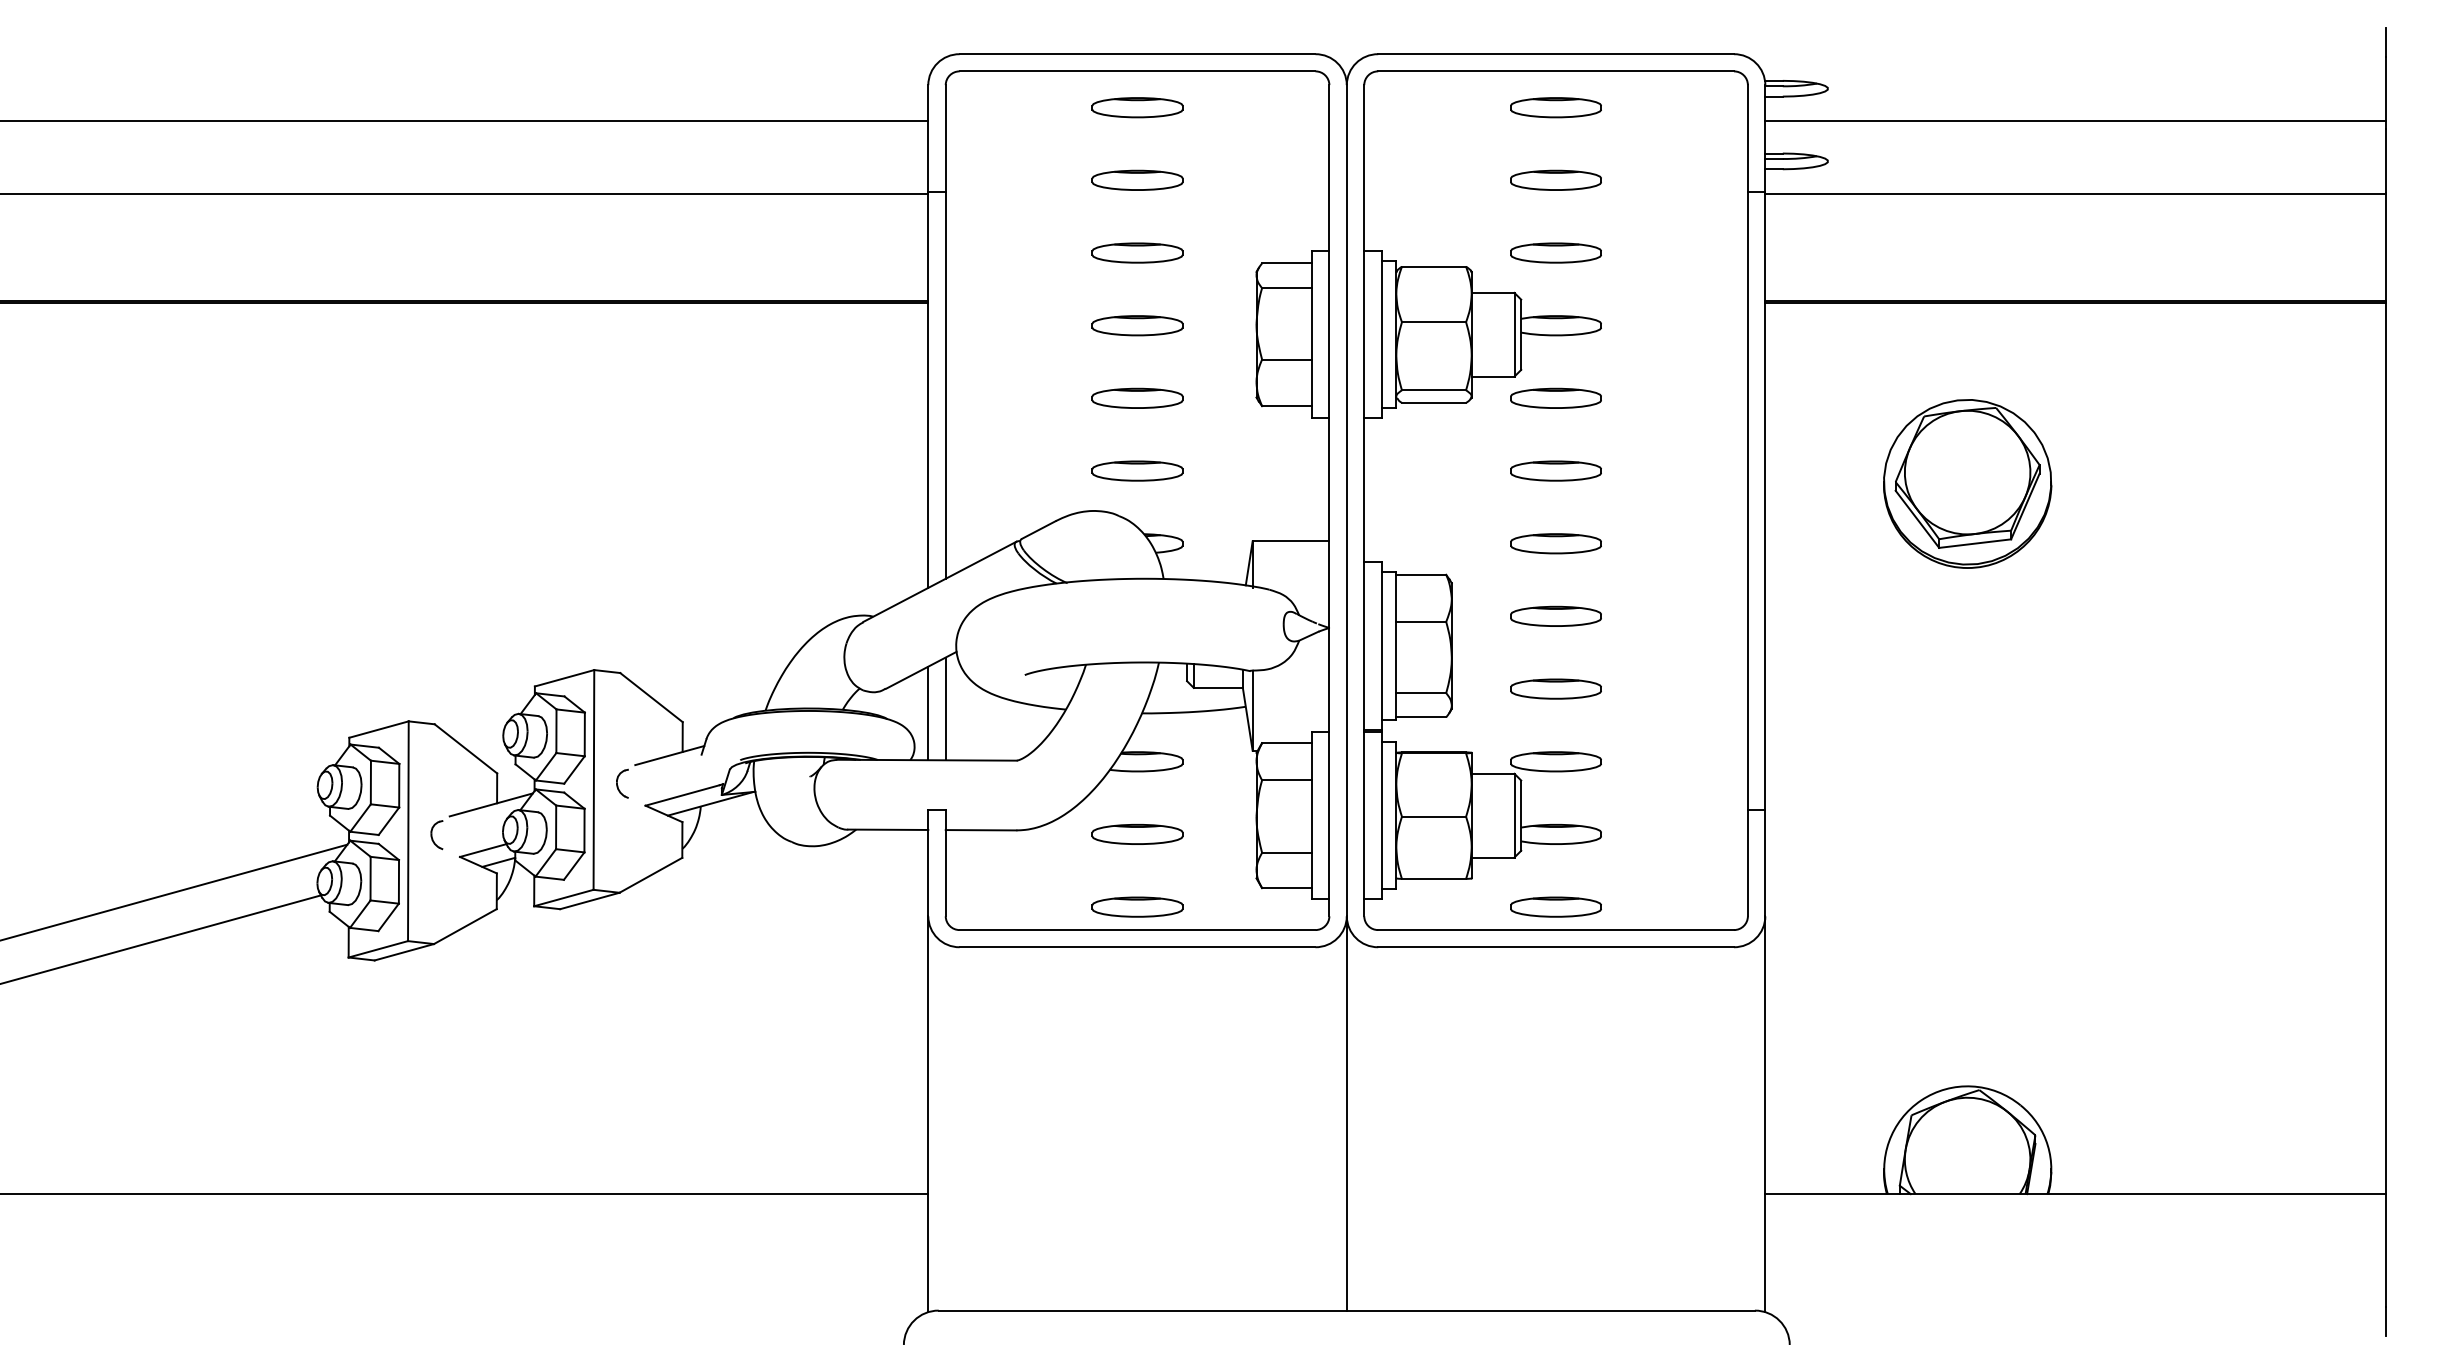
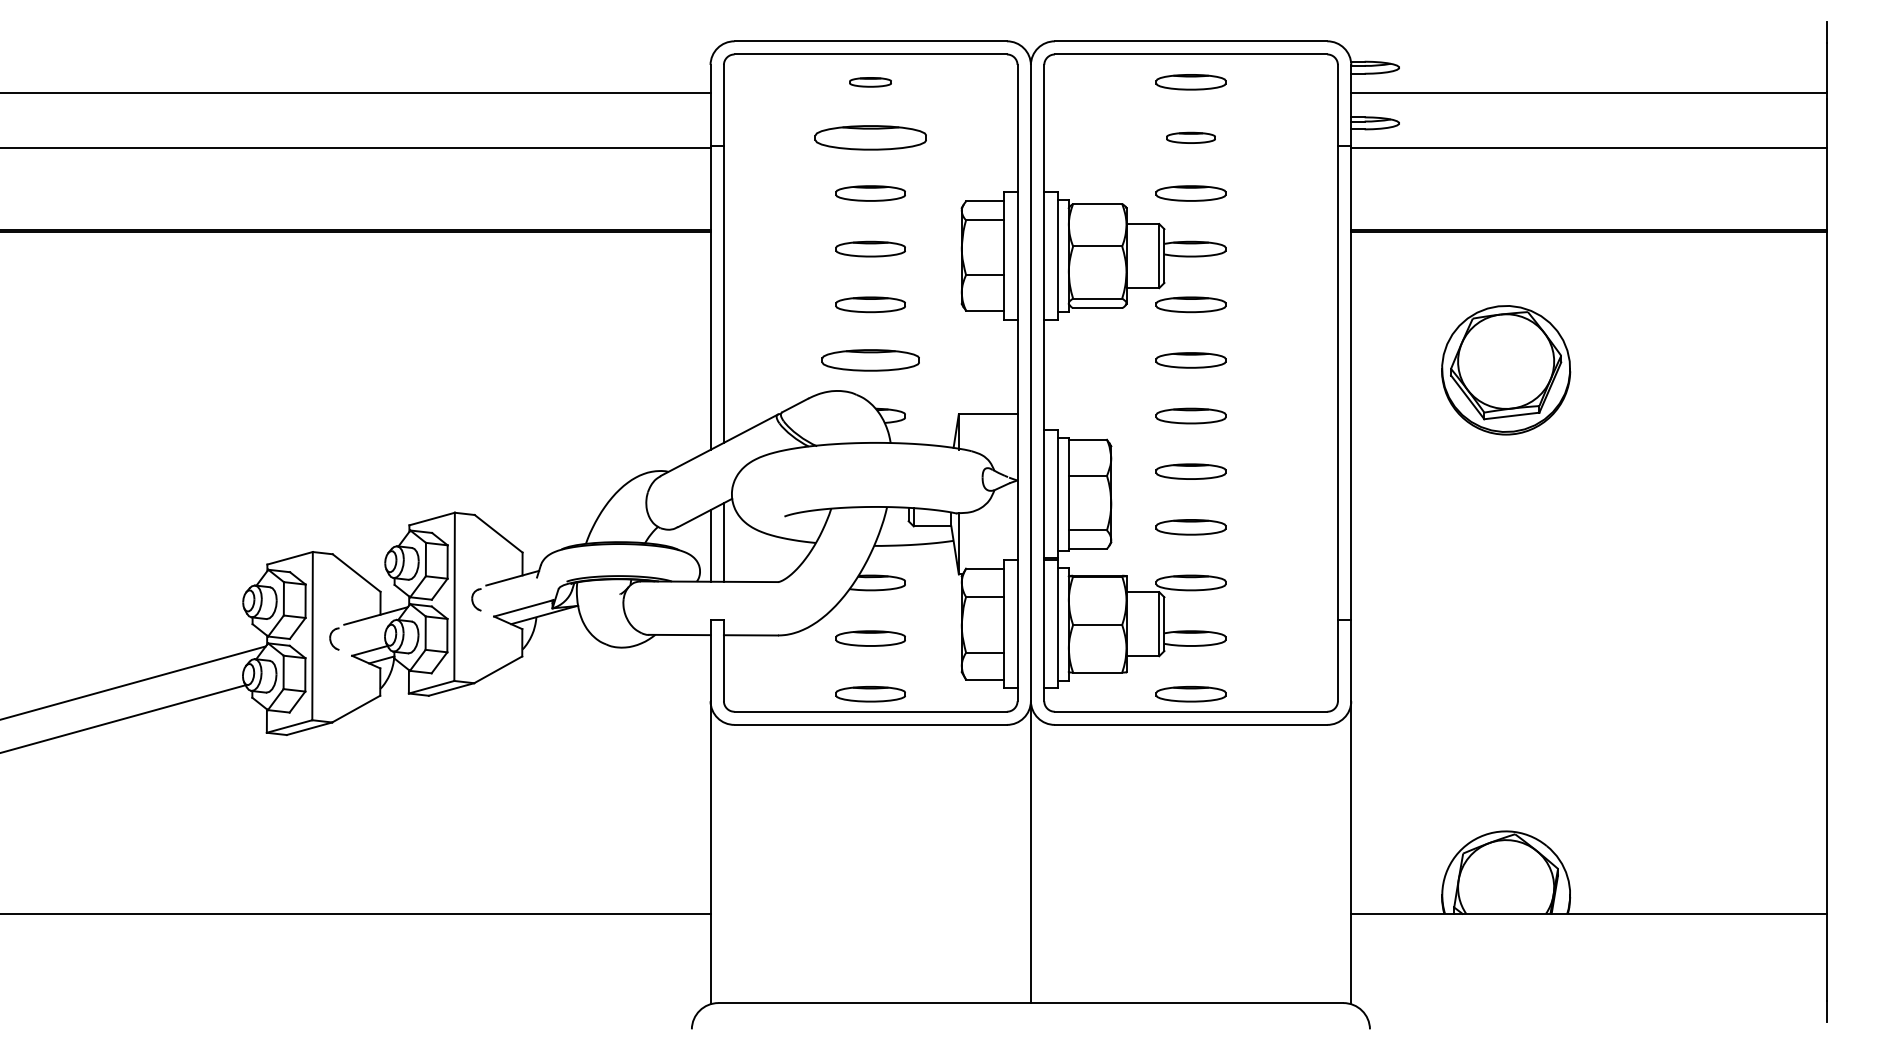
part: (1137, 107) -> (870, 82), size x0.6
part: (1137, 179) -> (870, 137), size x1.6
part: (1555, 179) -> (1190, 137), size x0.7
part: (1137, 471) -> (870, 360), size x1.4

